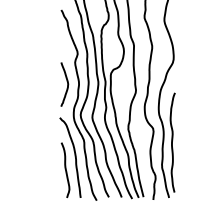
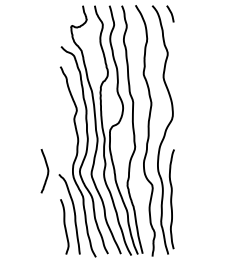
curve: (67, 84) -> (47, 171), moved

